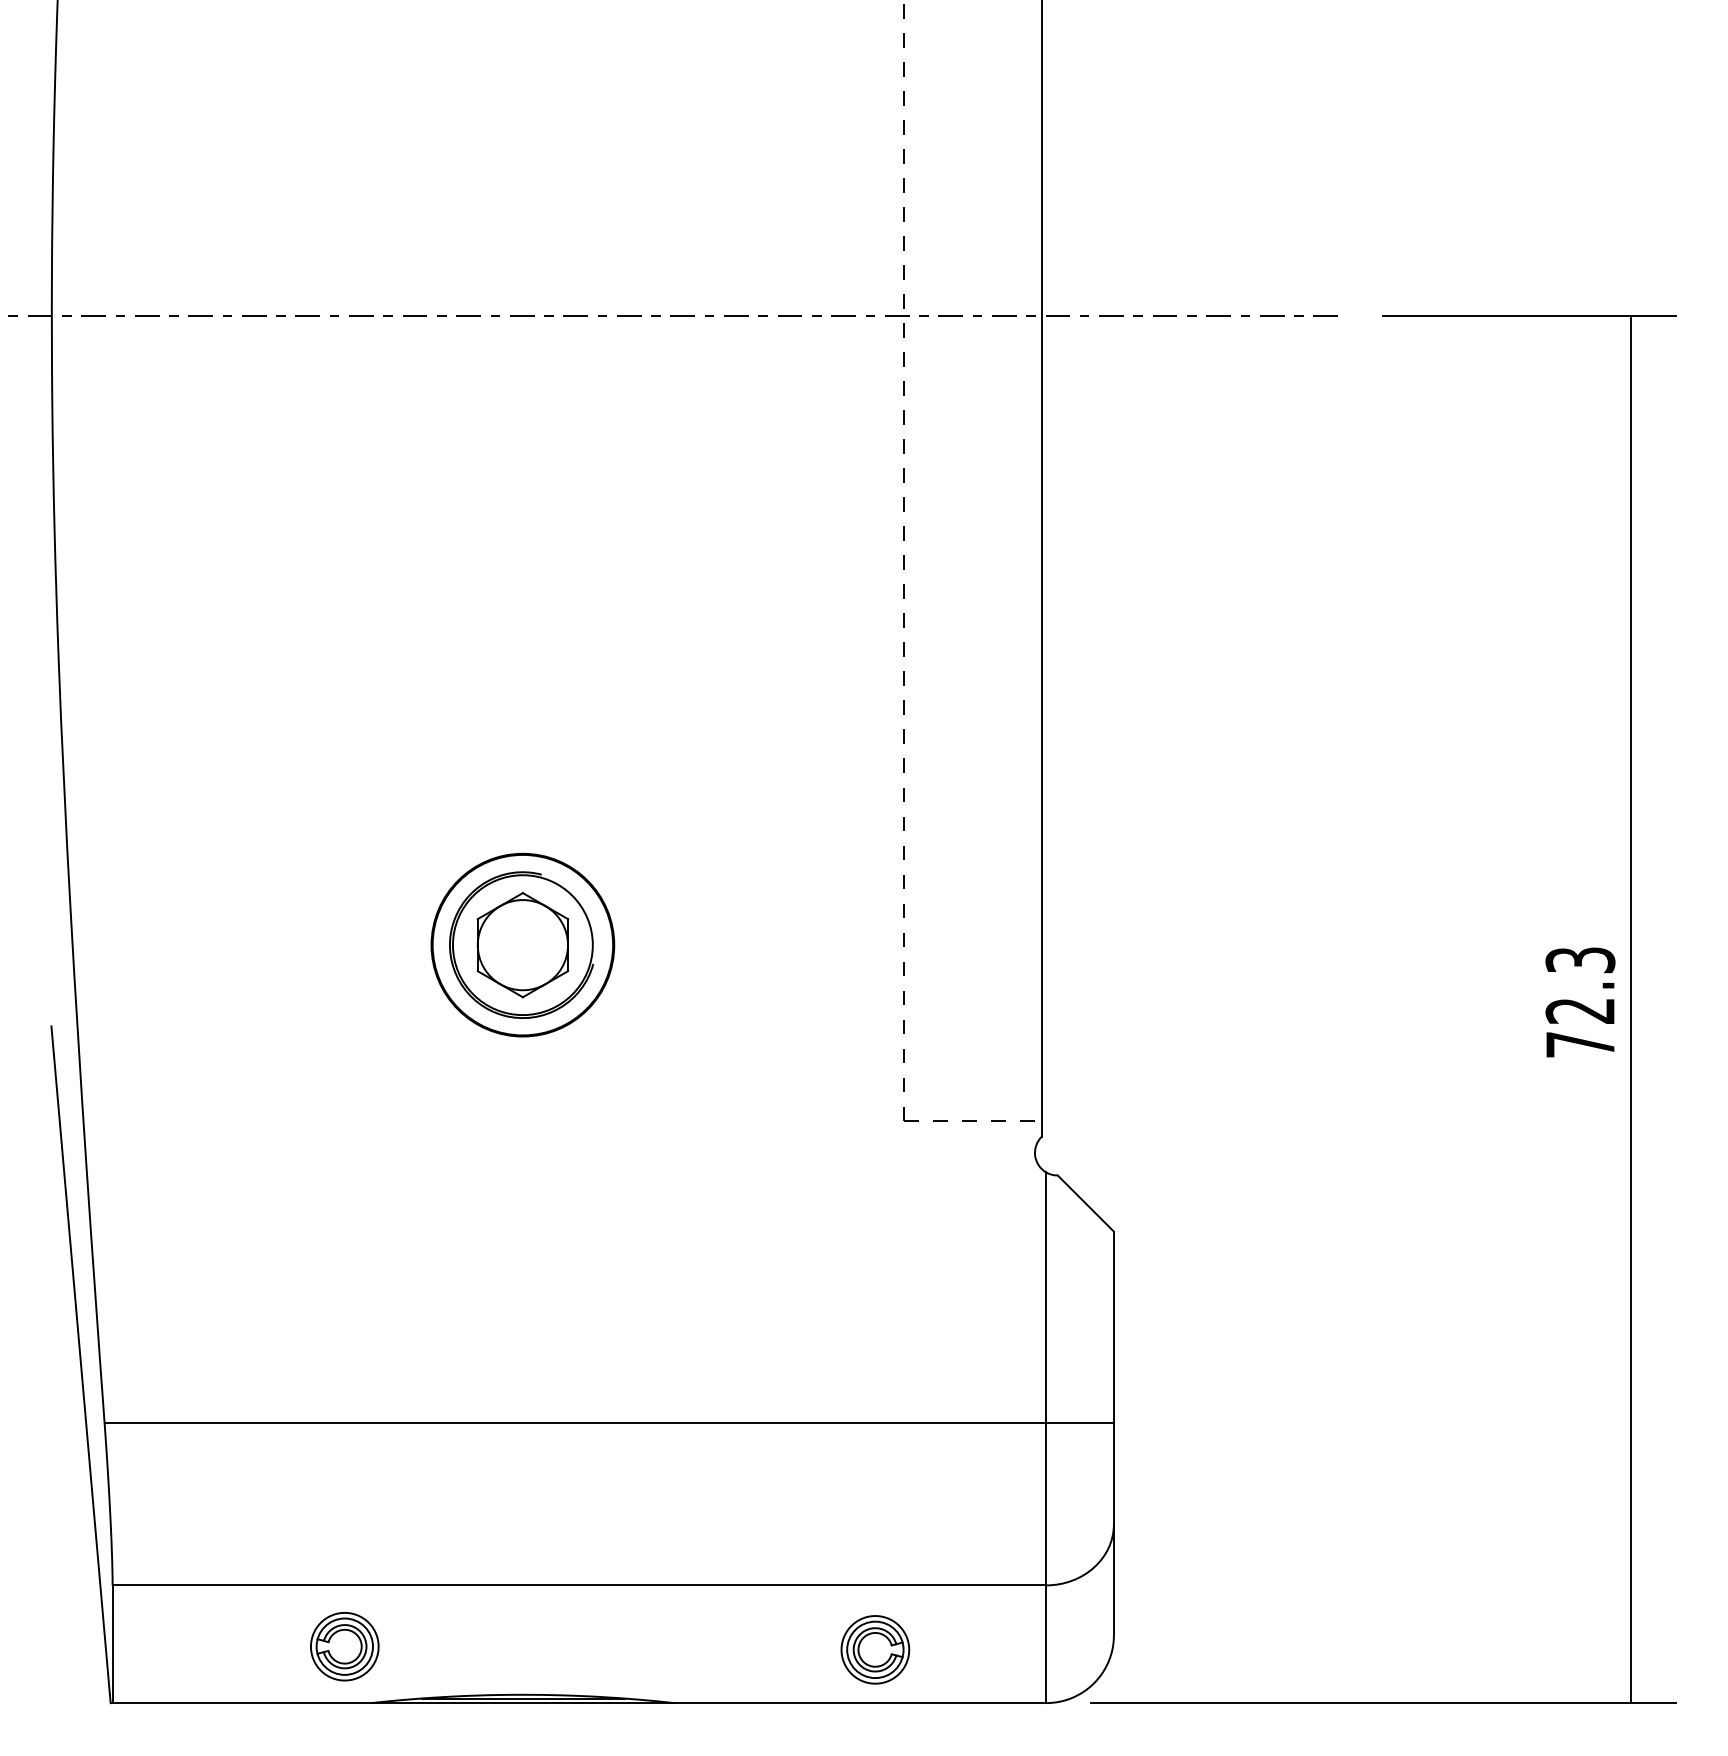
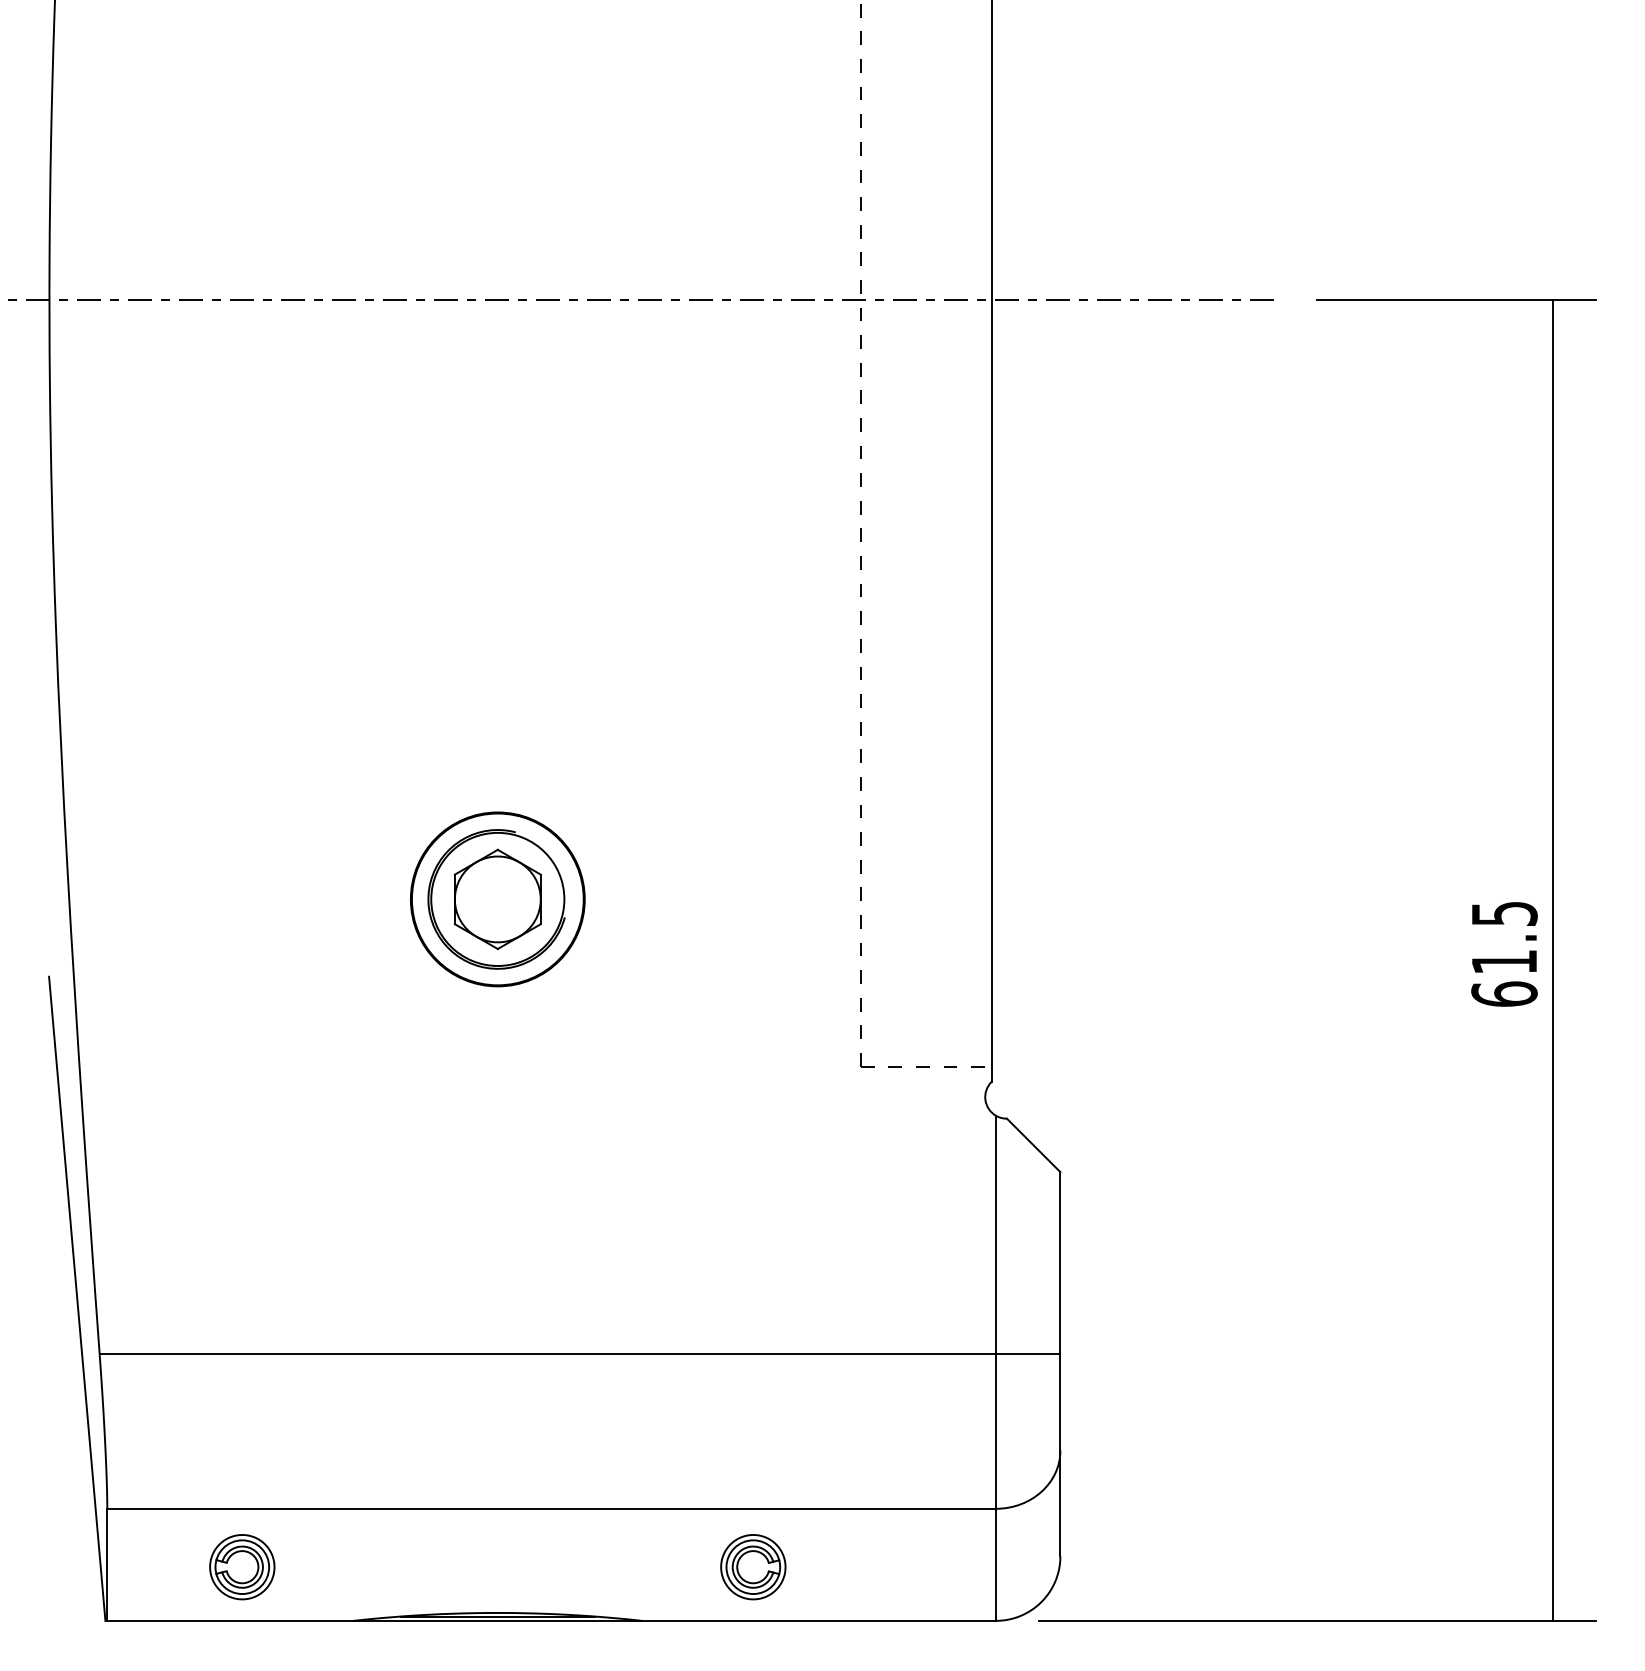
text: (1580, 1001) -> (1504, 953), 72.3 -> 61.5
part: (345, 1647) -> (242, 1567), moved
part: (875, 1650) -> (753, 1567), moved

